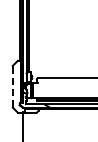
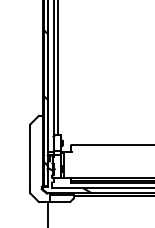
line: (12, 84) -> (29, 155), dashed -> solid

